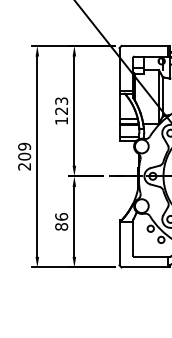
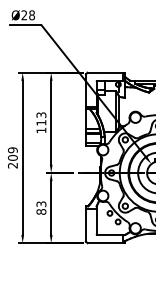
text: (61, 110) -> (41, 122), 123 -> 113
text: (61, 217) -> (41, 204), 86 -> 83

